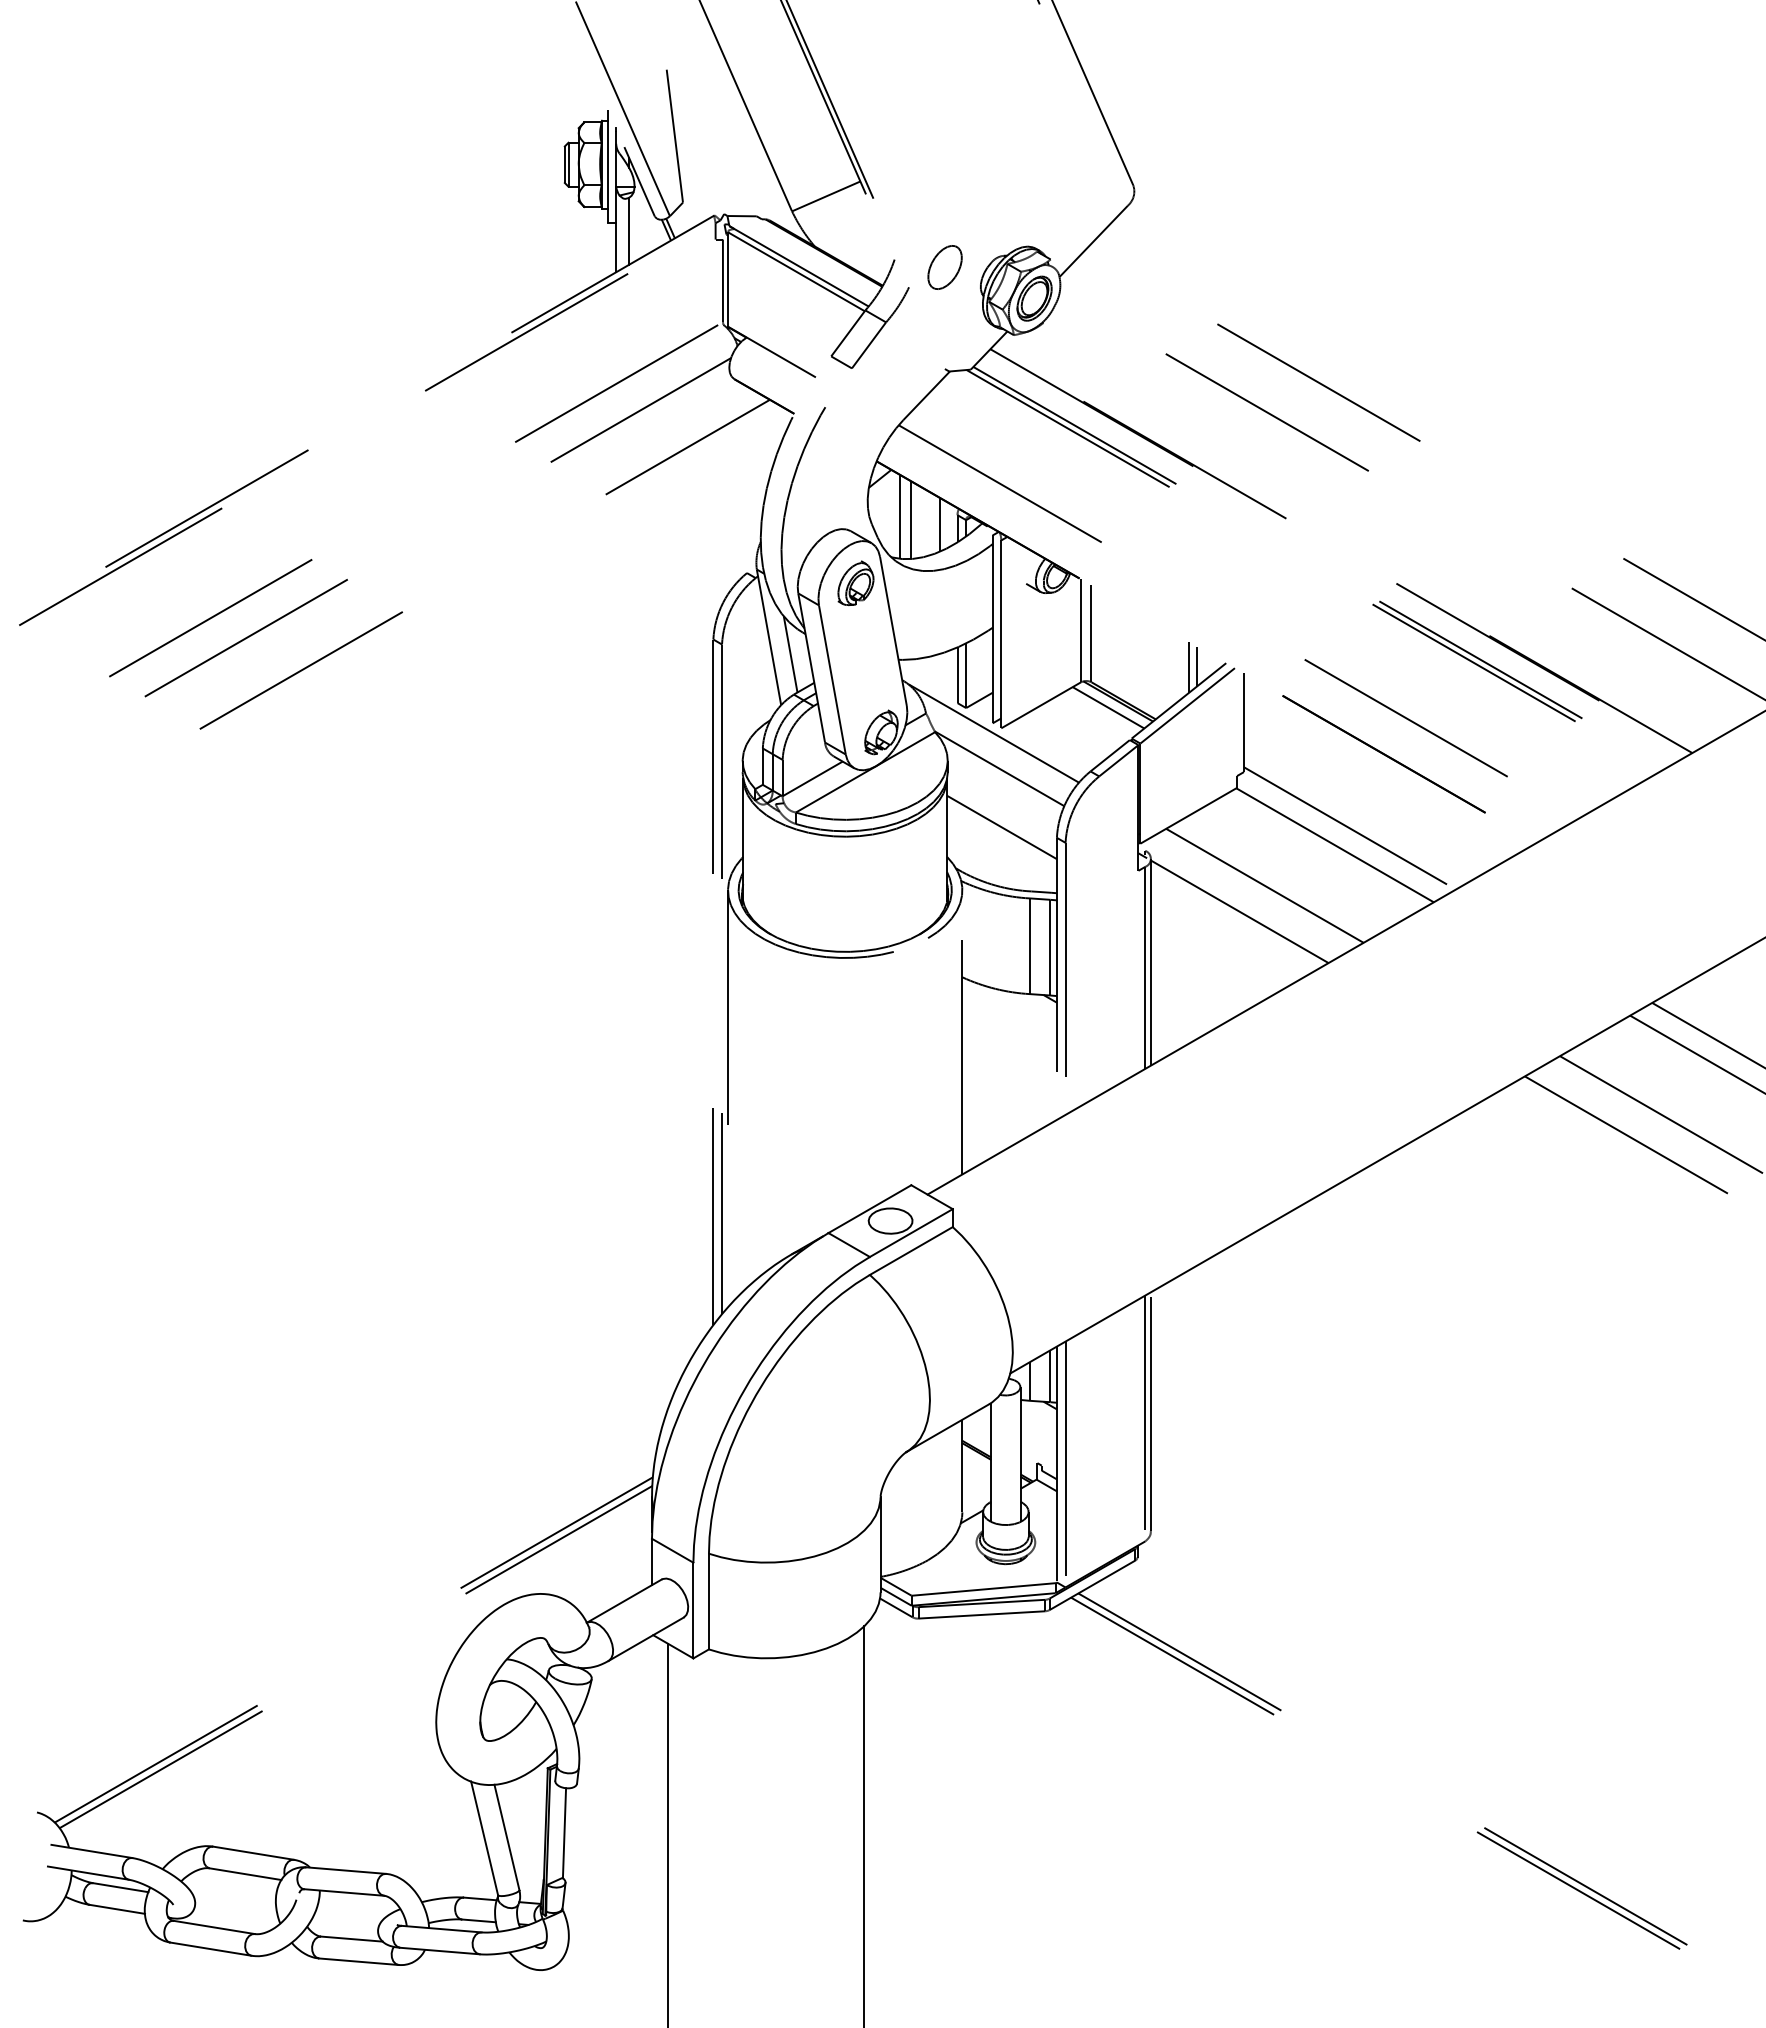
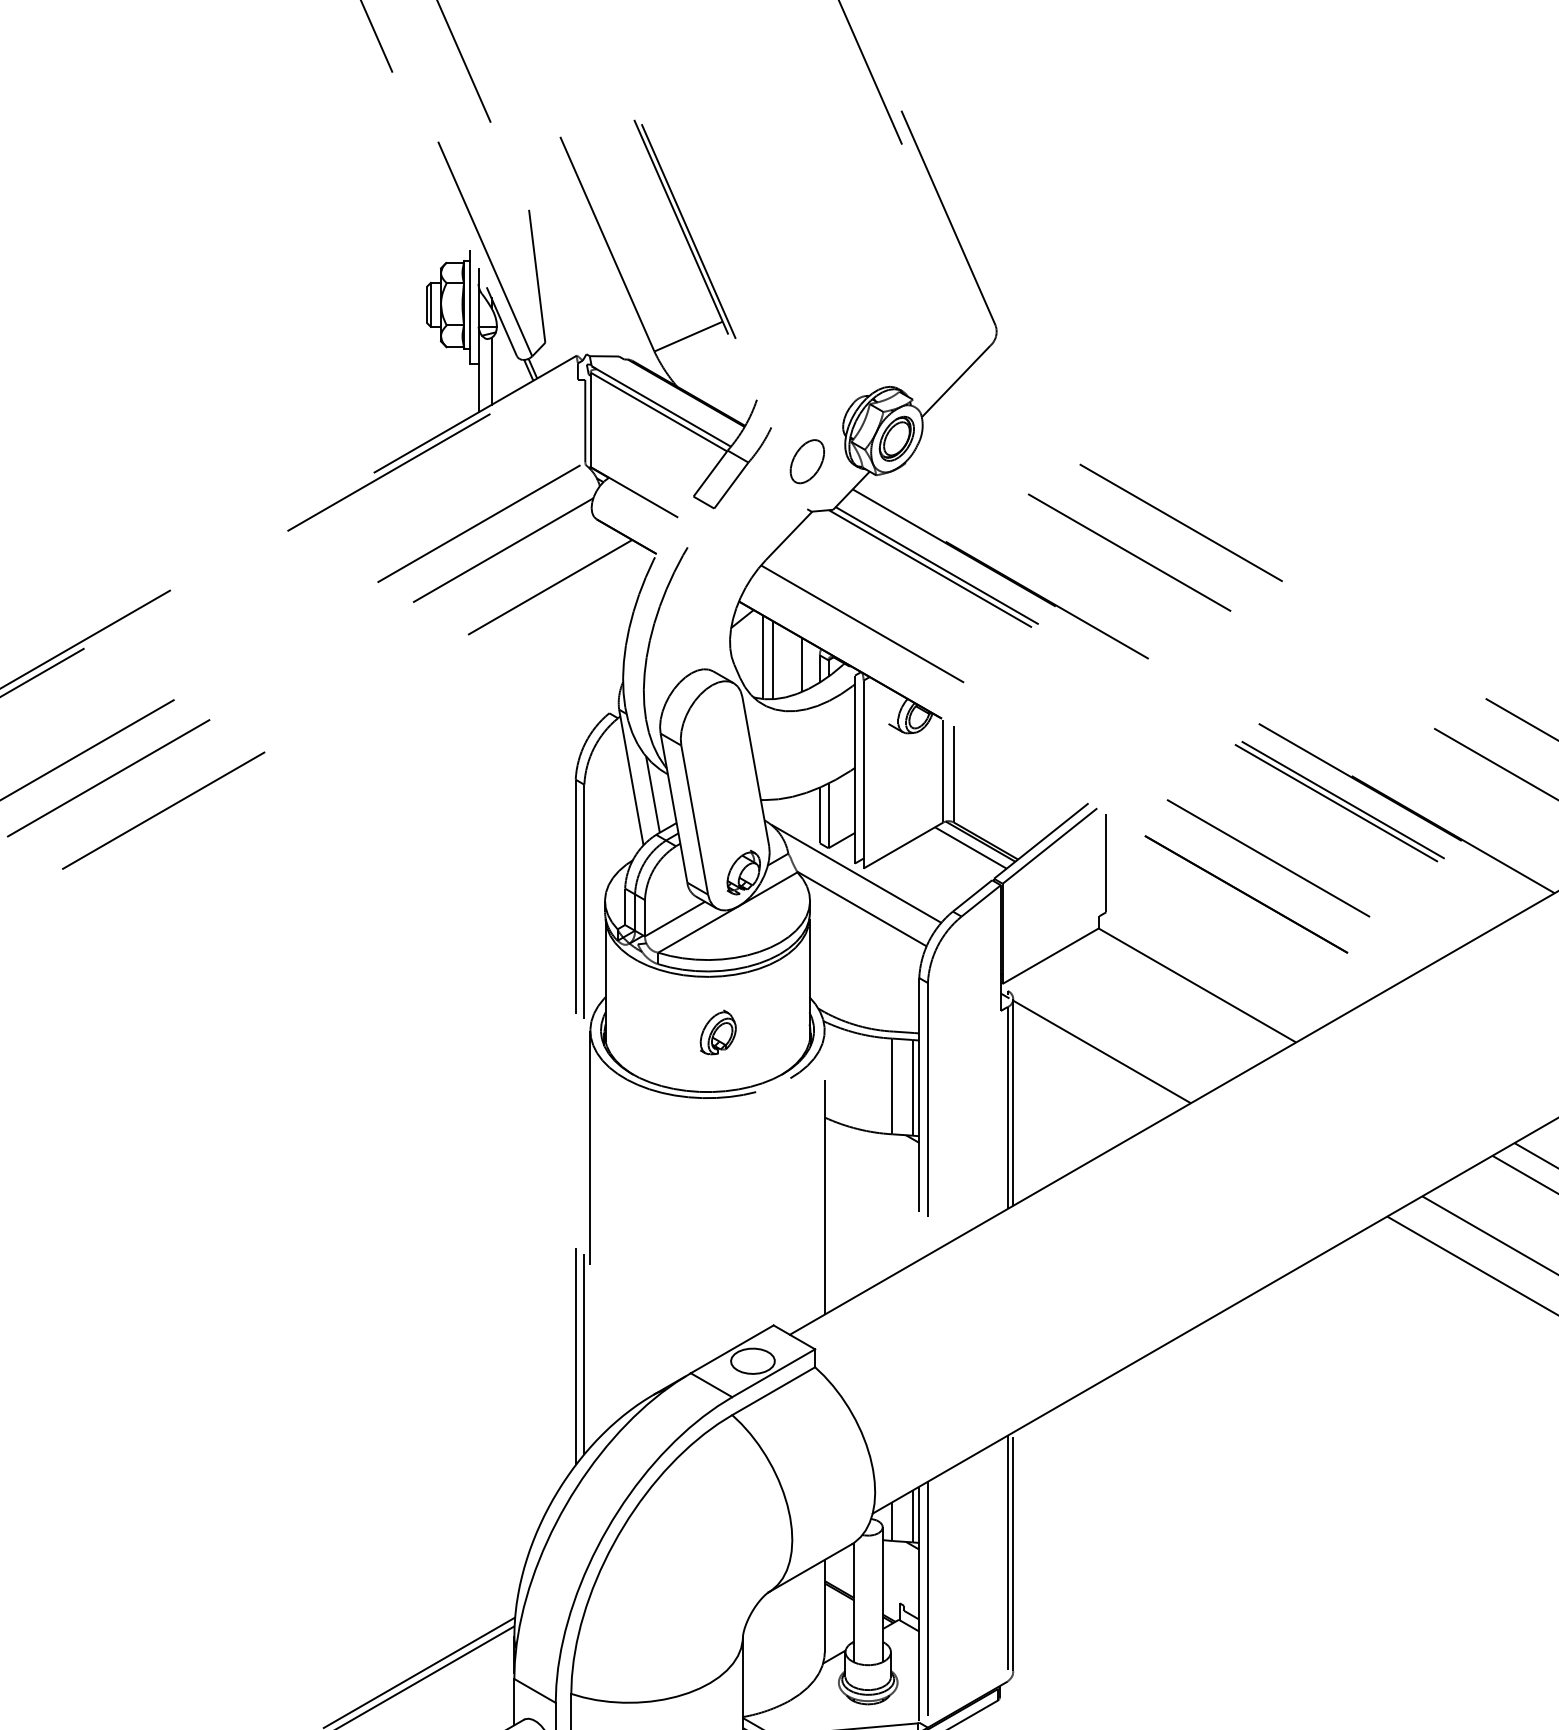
part: (944, 267) -> (806, 461), moved
part: (855, 583) -> (717, 1032), moved
line: (1197, 666) -> (1059, 806), removed
line: (1188, 667) -> (1050, 807), removed
line: (1001, 827) -> (863, 967), removed
line: (1349, 828) -> (1211, 968), removed
line: (1264, 885) -> (1126, 1025), removed

